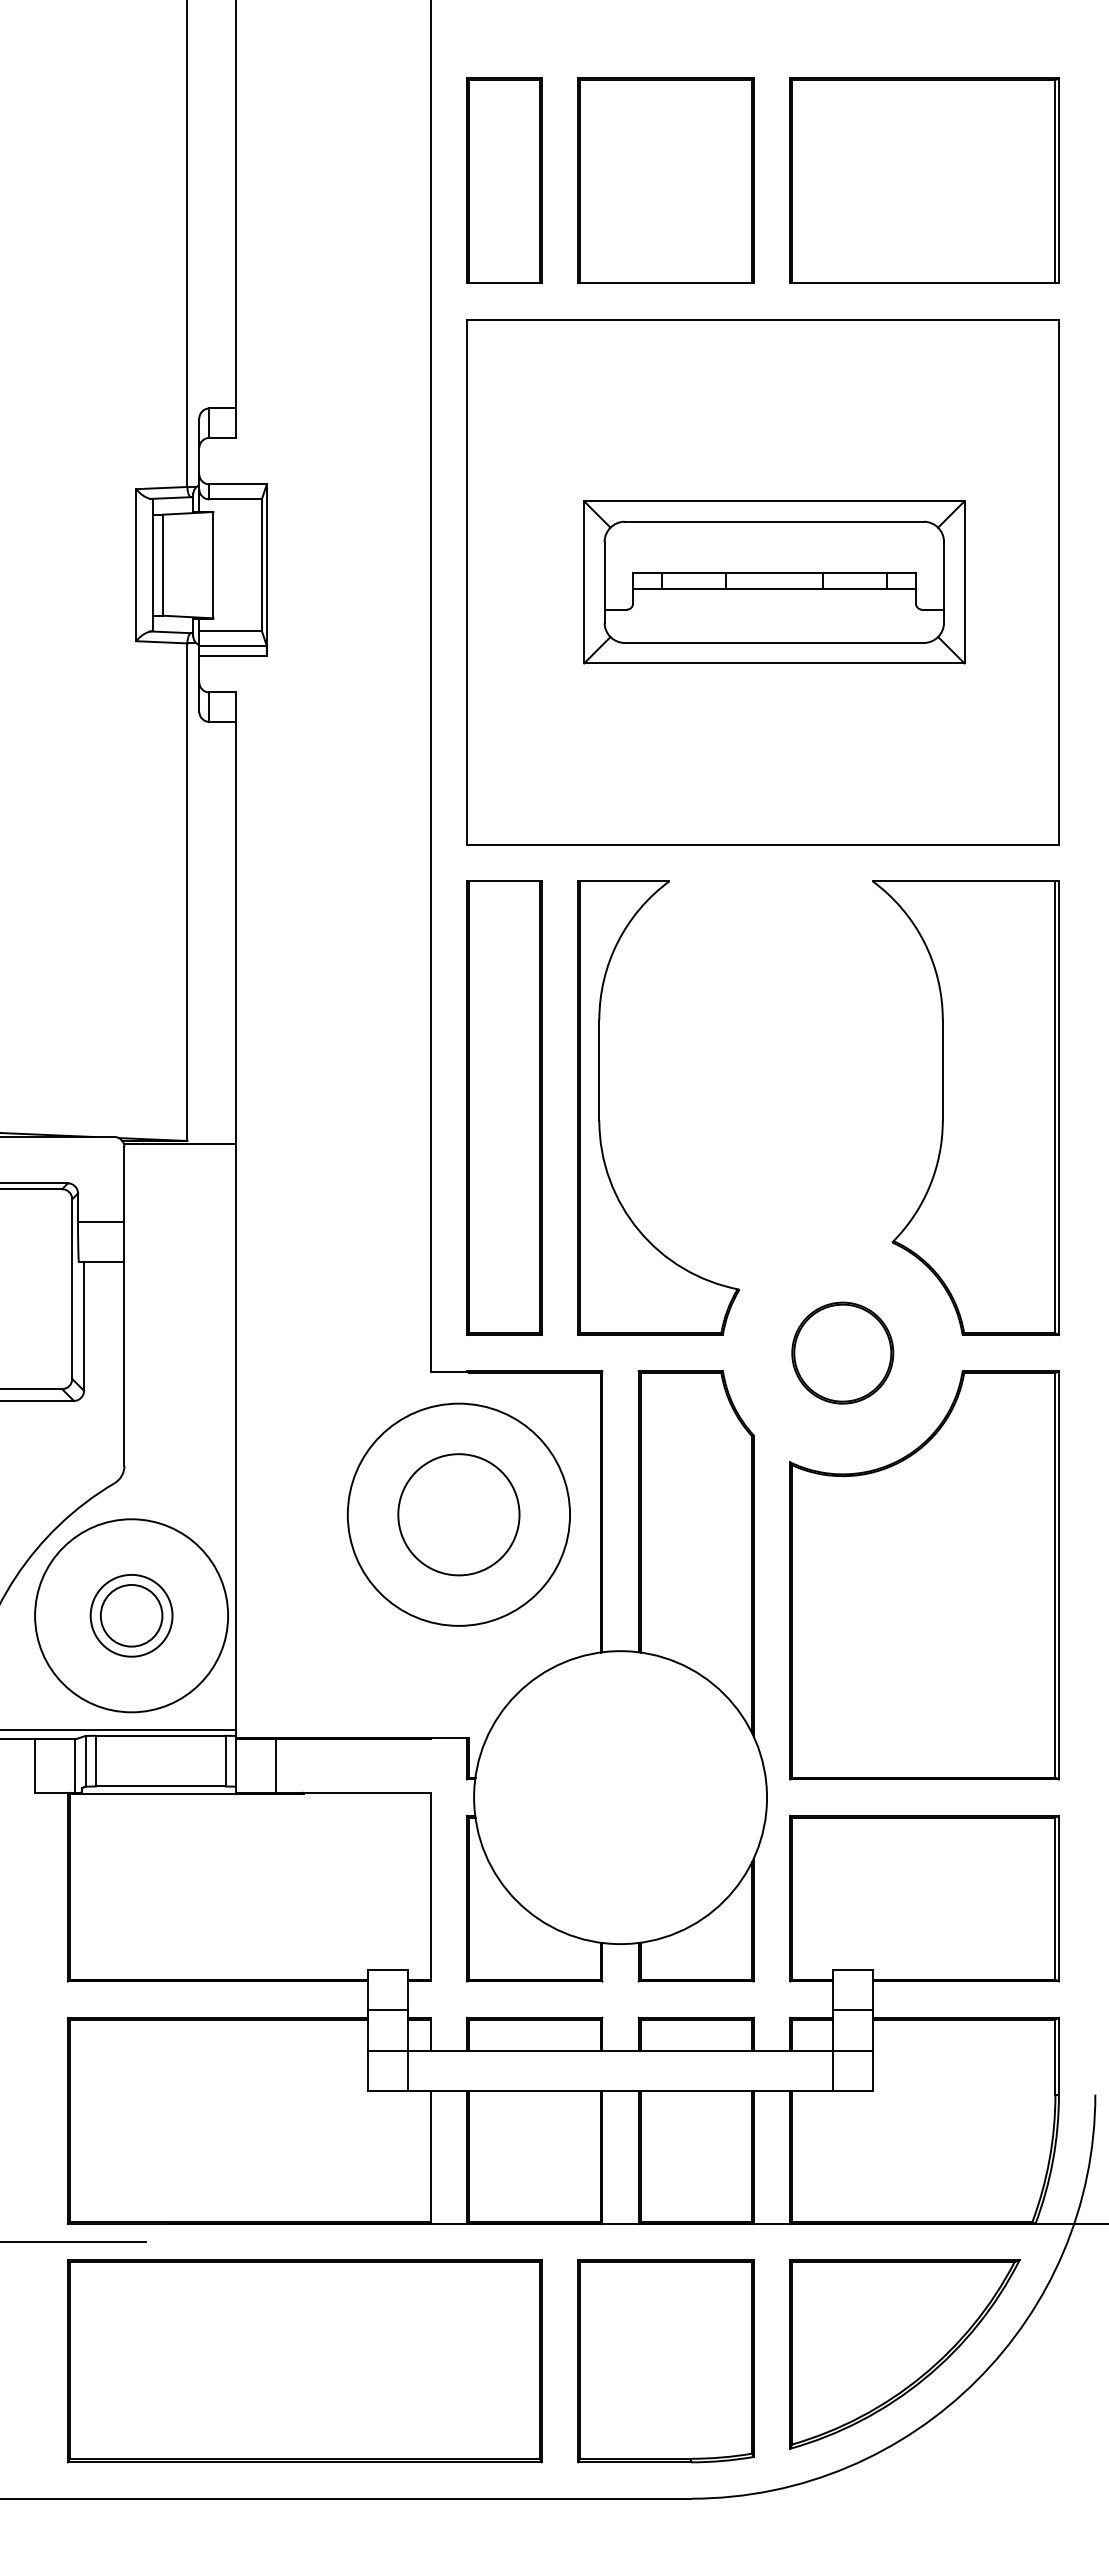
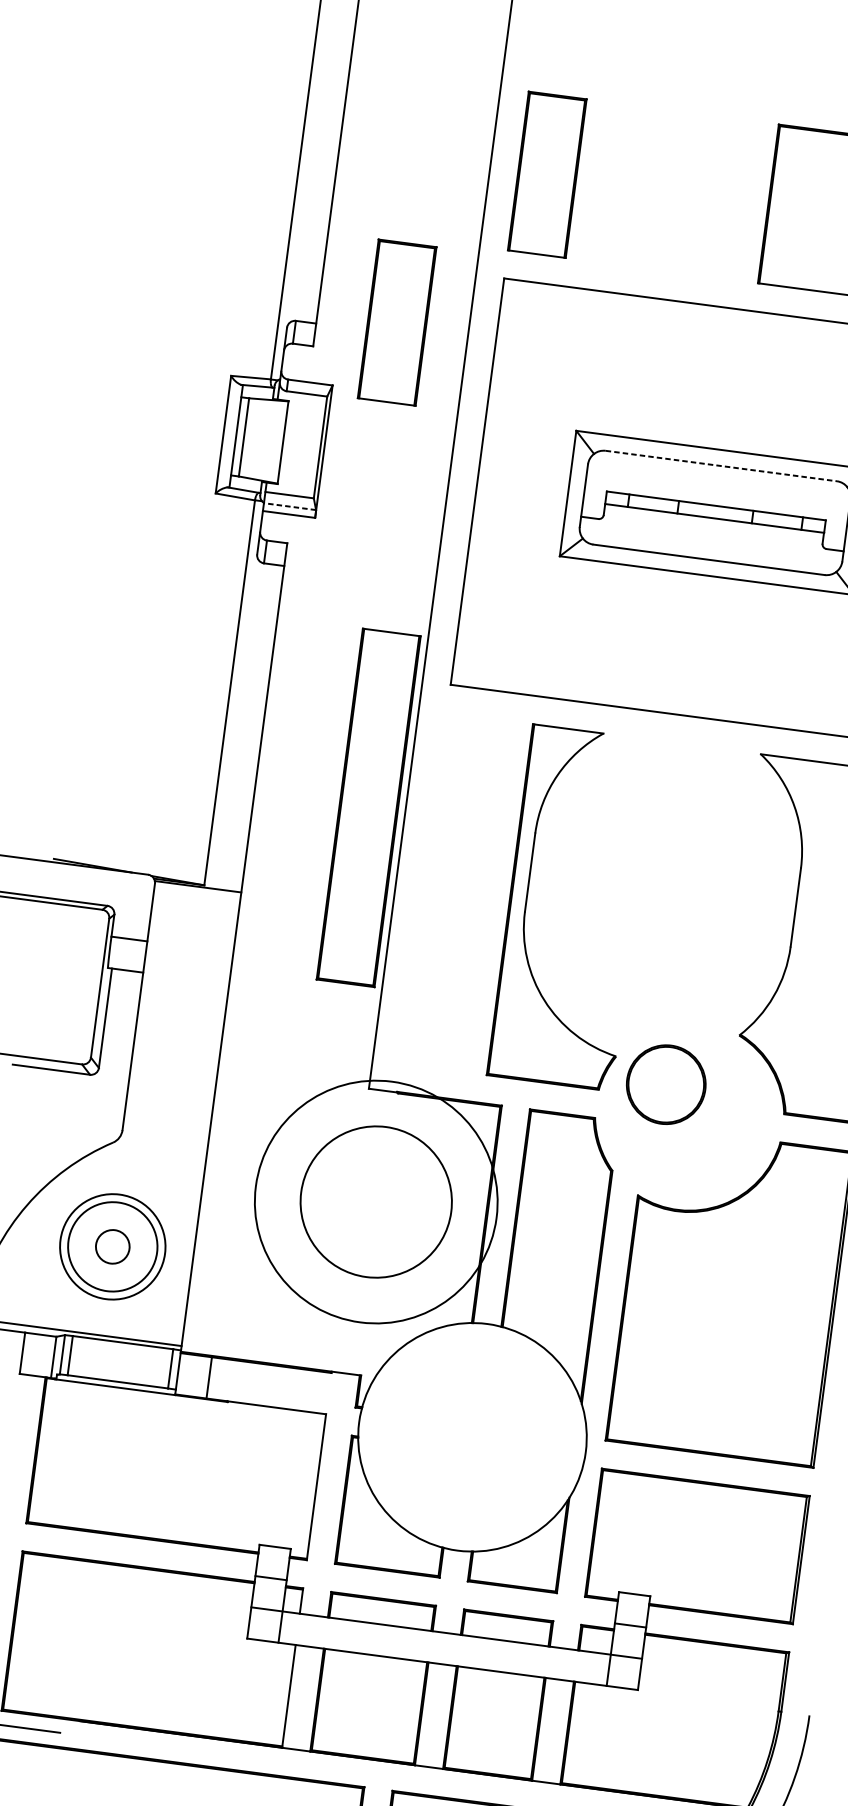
part: (665, 180) -> (671, 190), removed
part: (338, 393) -> (397, 322), added
line: (774, 521) -> (721, 465), solid -> dashed
line: (233, 645) -> (290, 506), solid -> dashed
part: (504, 1107) -> (368, 807), moved
part: (842, 1352) -> (666, 1084), moved
circle: (458, 1514) -> (375, 1201), size x1.4
circle: (458, 1514) -> (375, 1201), size x1.6
circle: (131, 1615) -> (112, 1246), size x0.7
circle: (131, 1615) -> (112, 1246), size x0.7
circle: (131, 1615) -> (112, 1246), size x1.4

